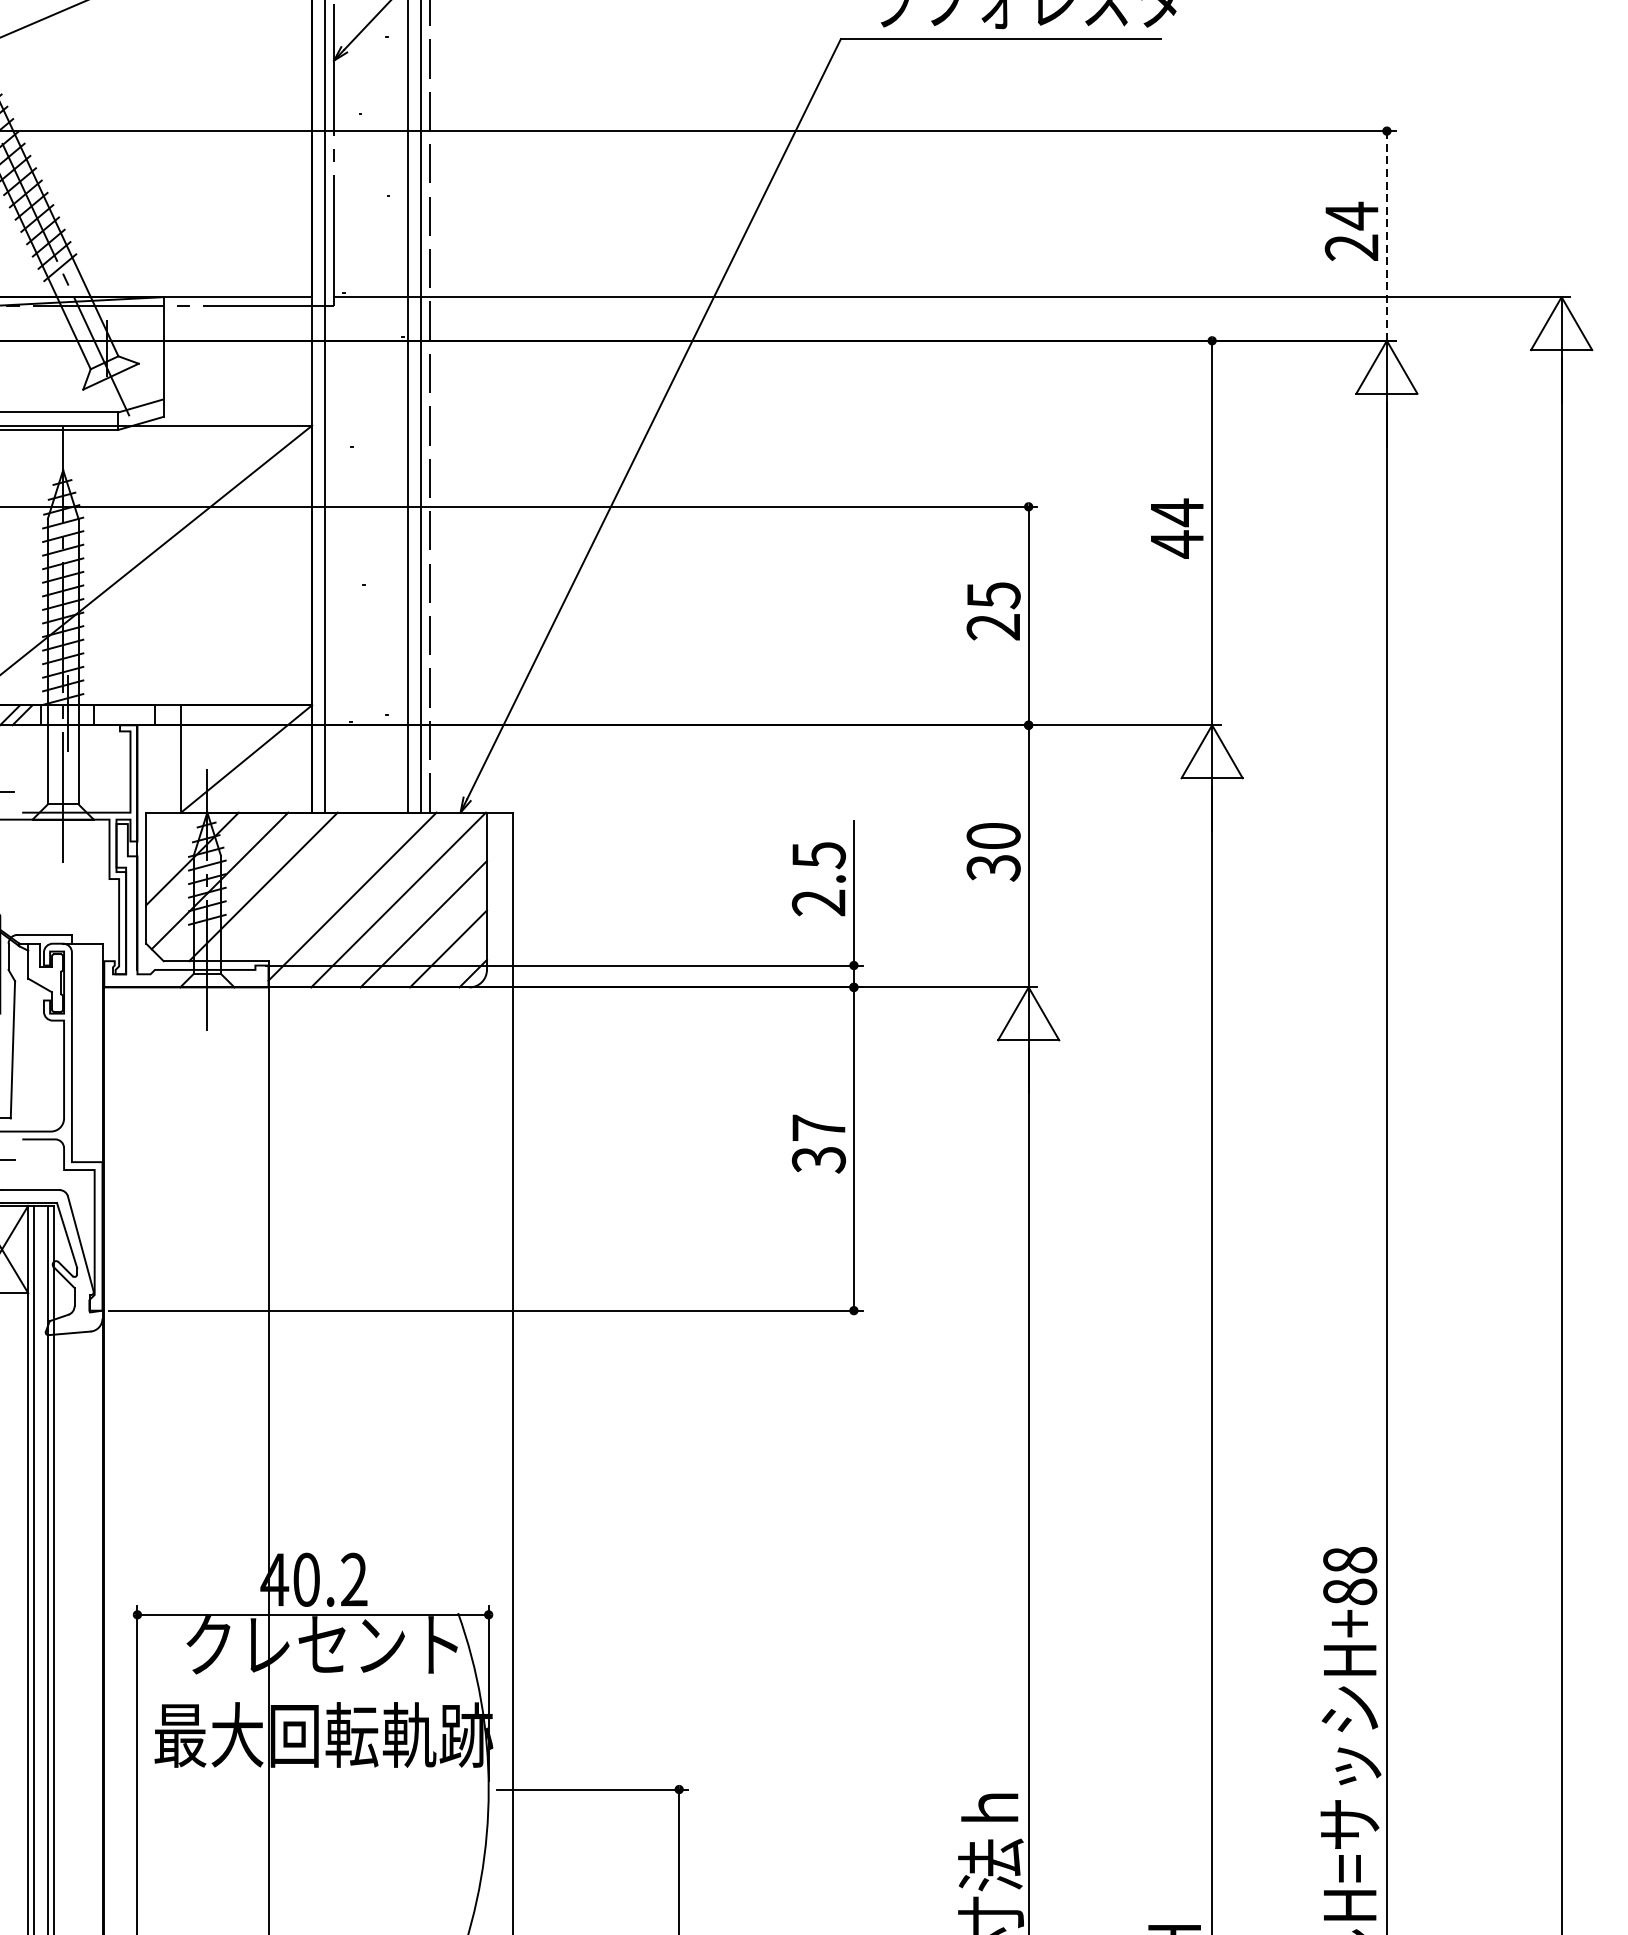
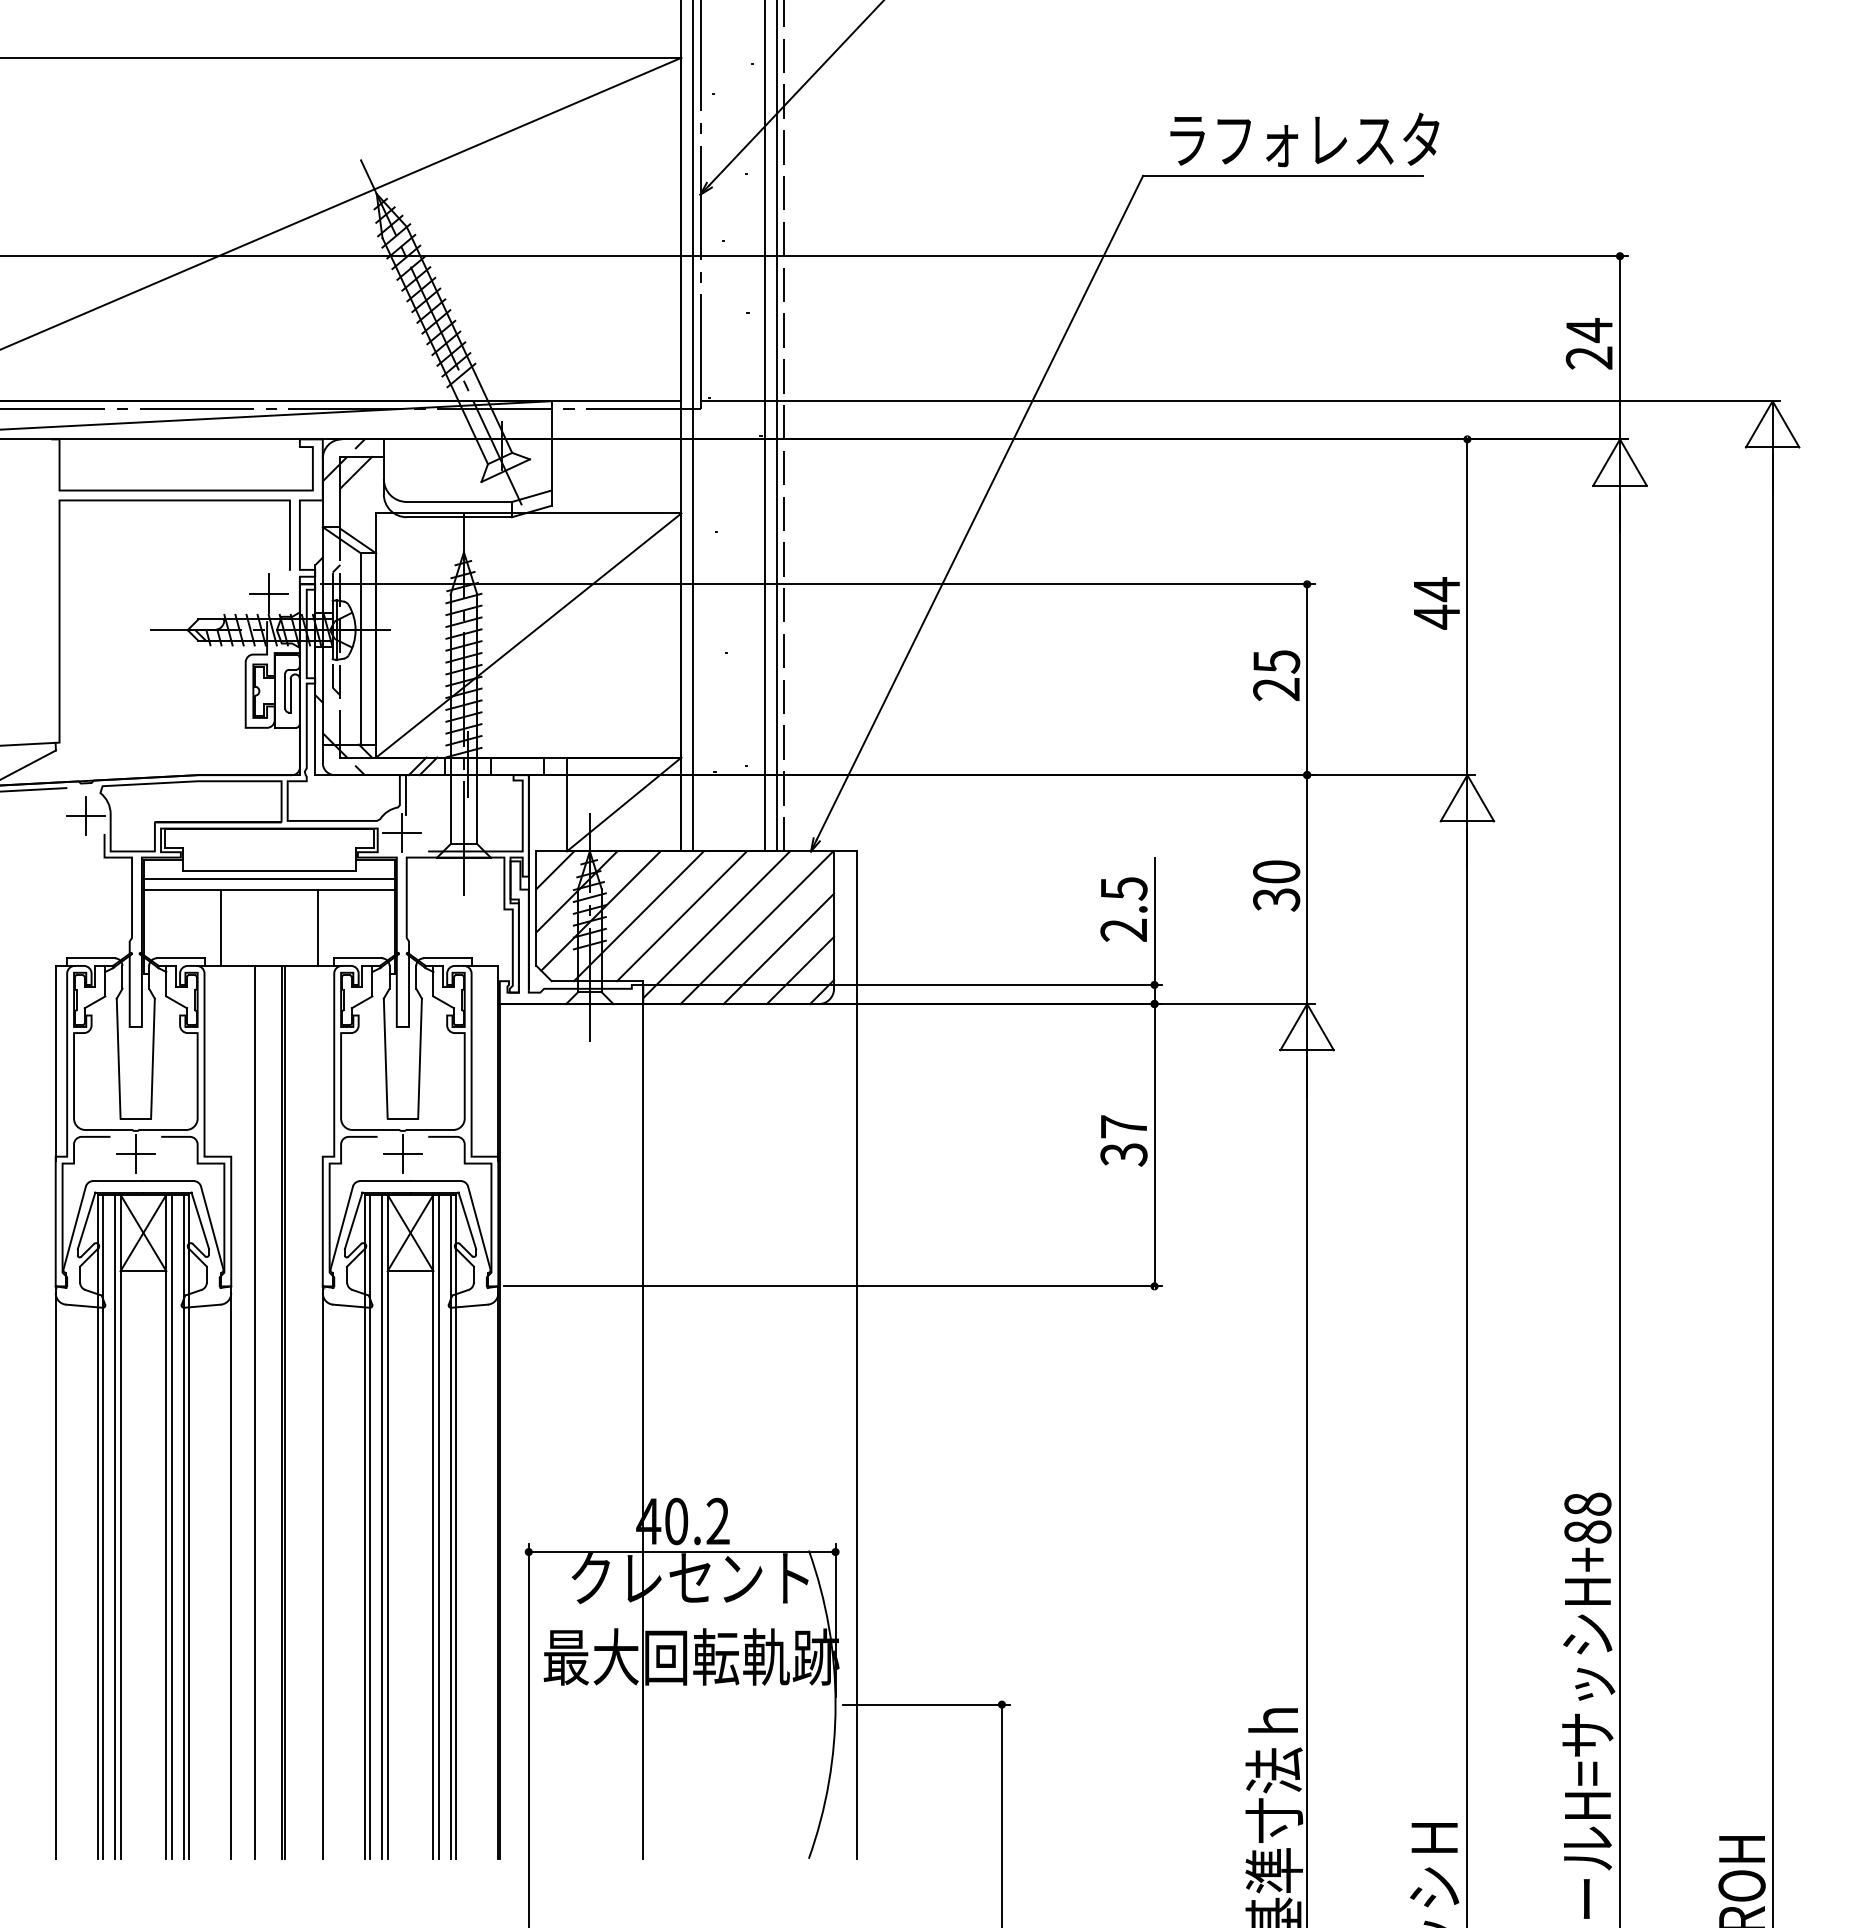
line: (1387, 235) -> (1620, 347), dashed -> solid
line: (168, 834) -> (555, 870), added
line: (312, 887) -> (681, 916), added

